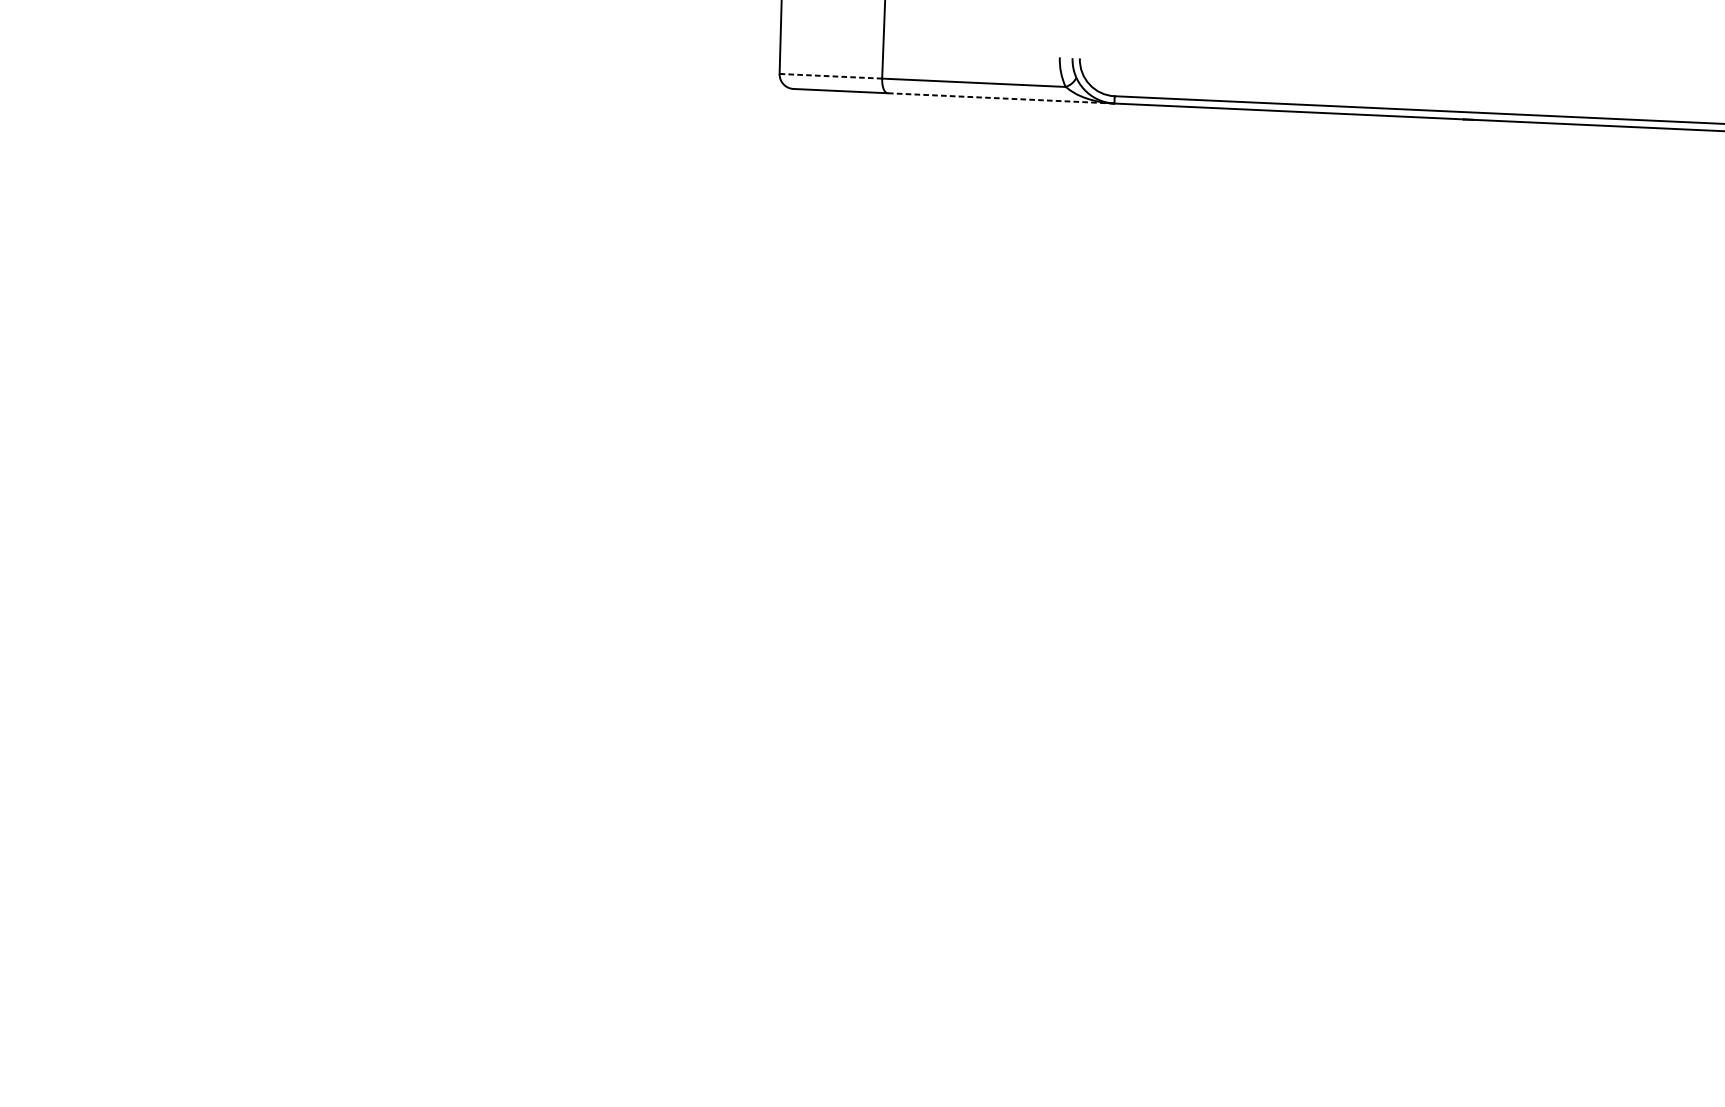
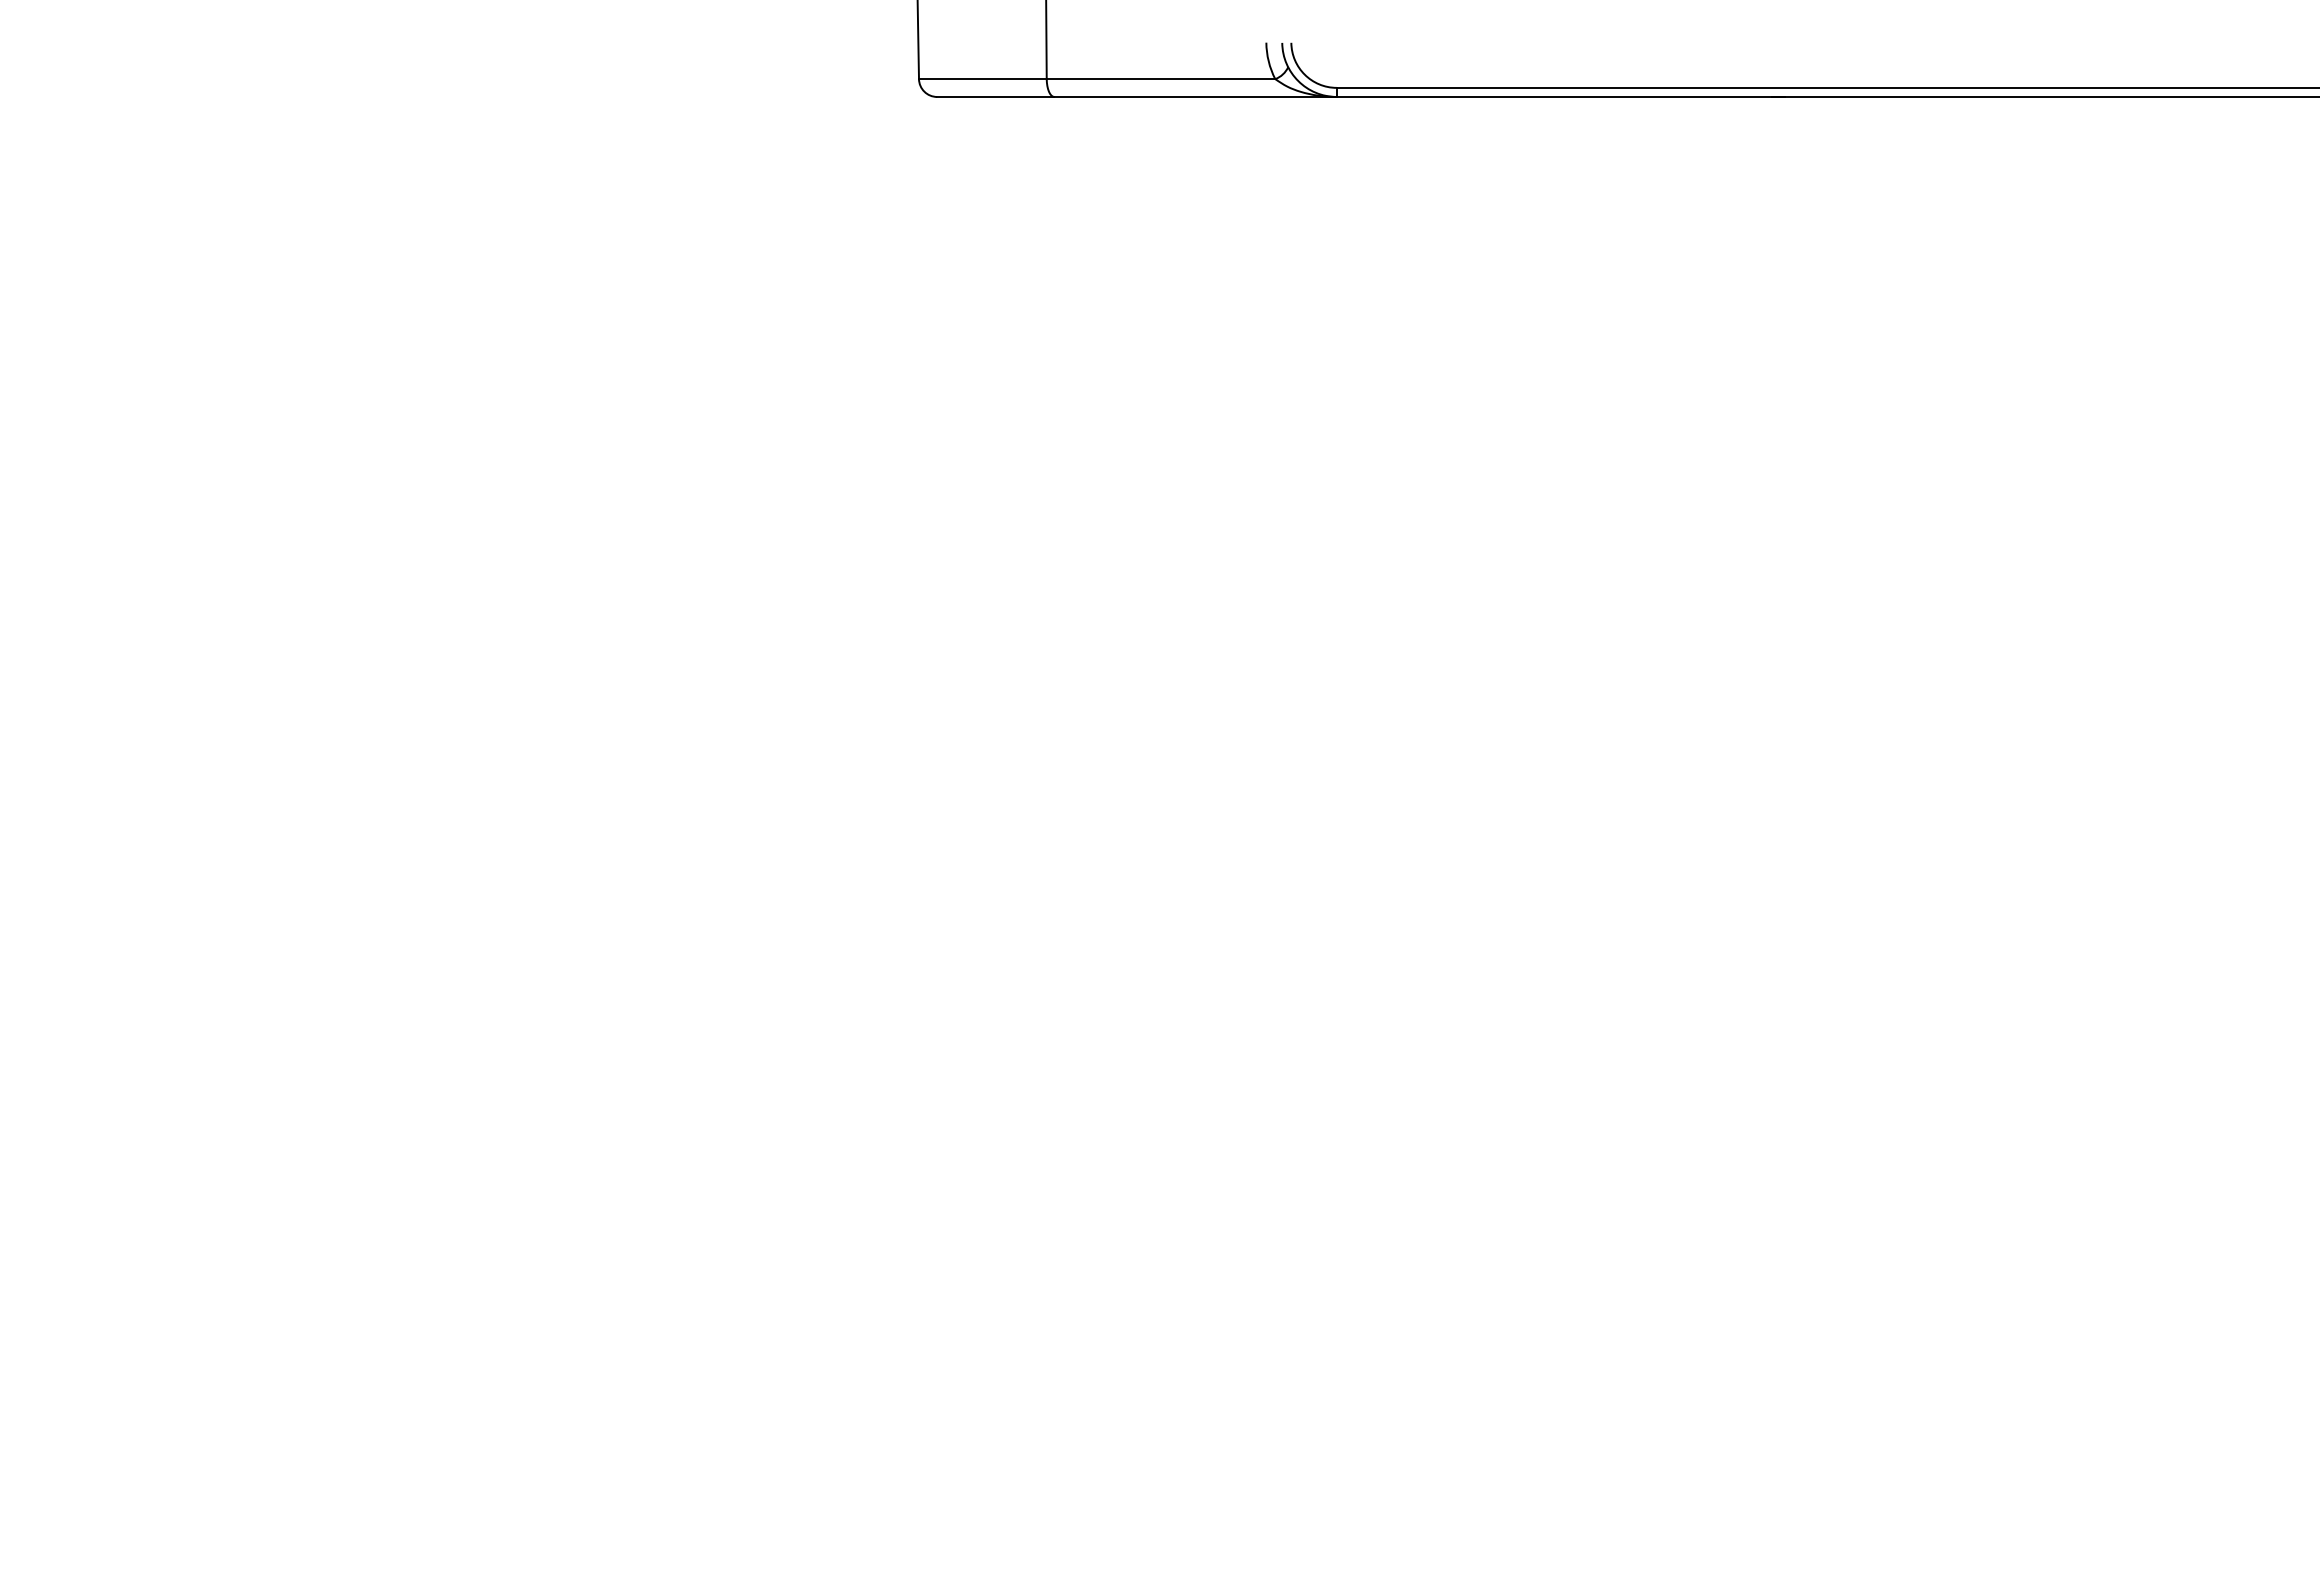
line: (830, 76) -> (982, 79), dashed -> solid
line: (1000, 98) -> (1195, 96), dashed -> solid

